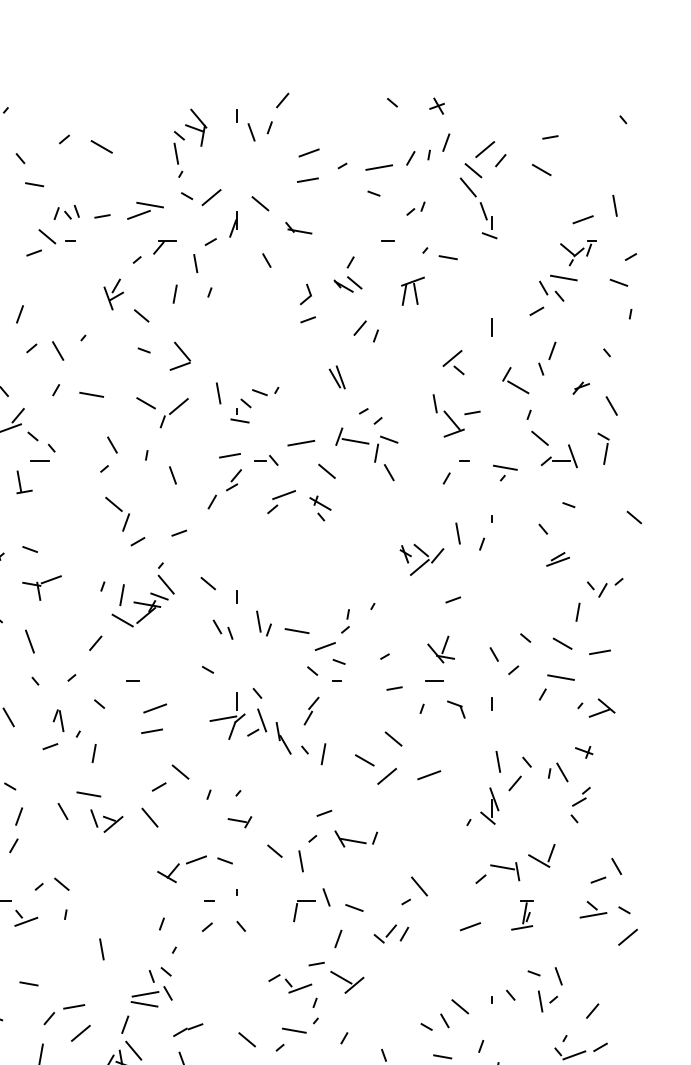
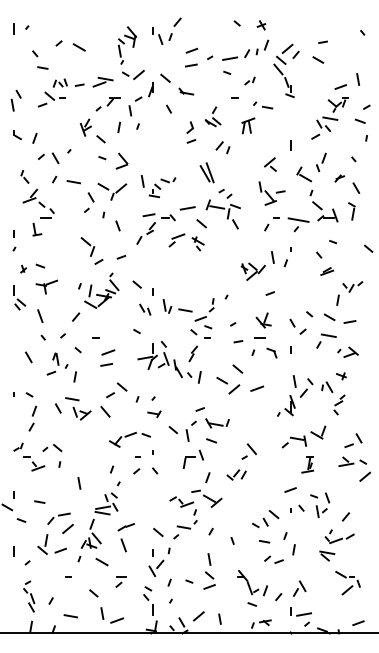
part: (337, 377) -> (207, 172), size x1.6
part: (109, 454) -> (89, 202), moved
part: (505, 472) -> (298, 224), size x1.6
line: (354, 907) -> (211, 440), moved
line: (470, 925) -> (290, 489), moved

